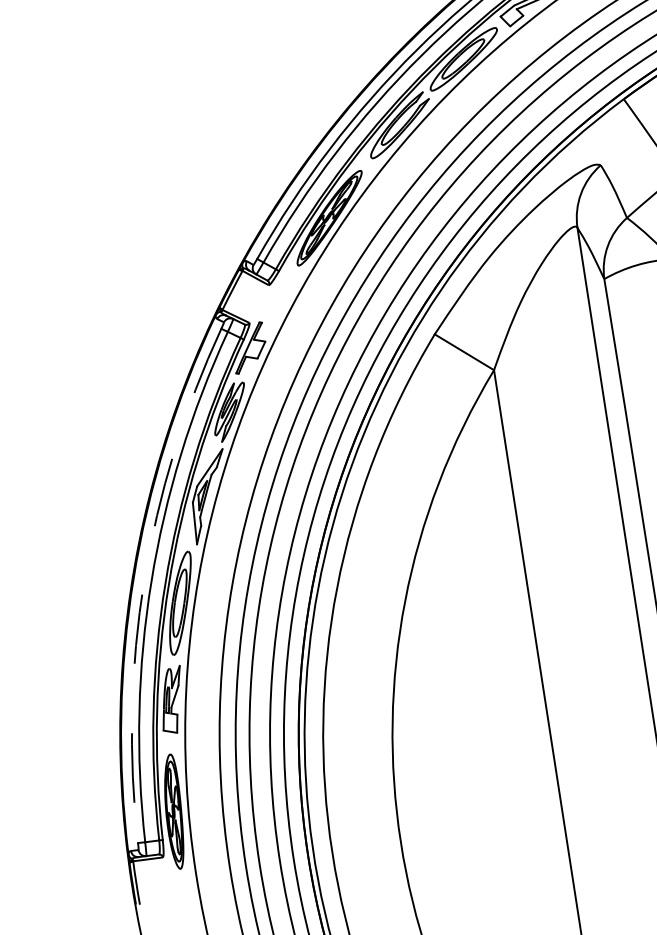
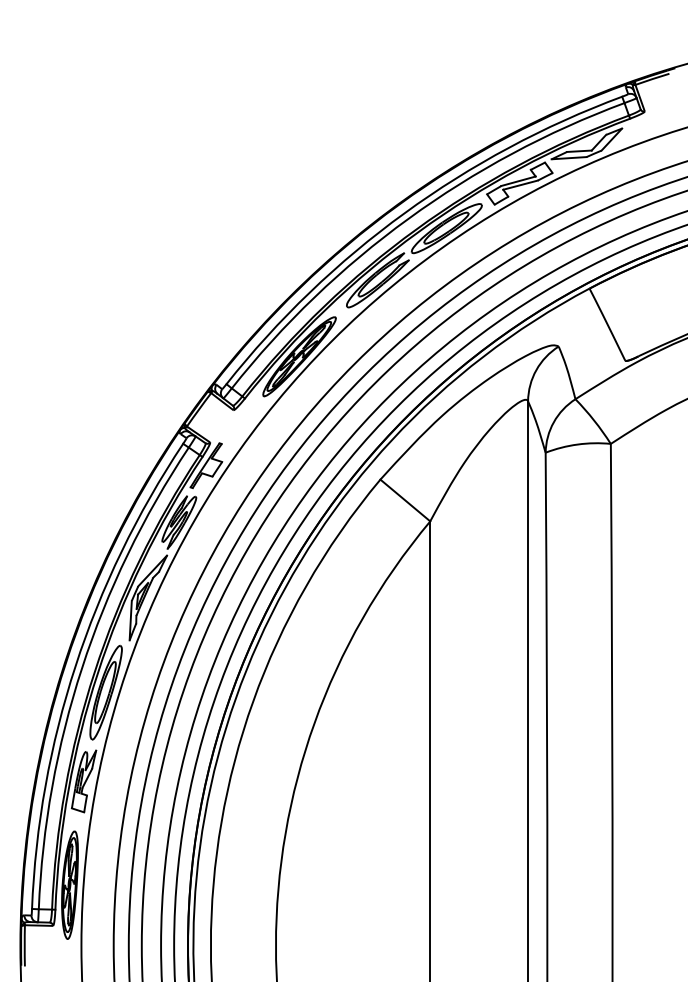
arc: (144, 580) -> (75, 666), dashed -> solid

